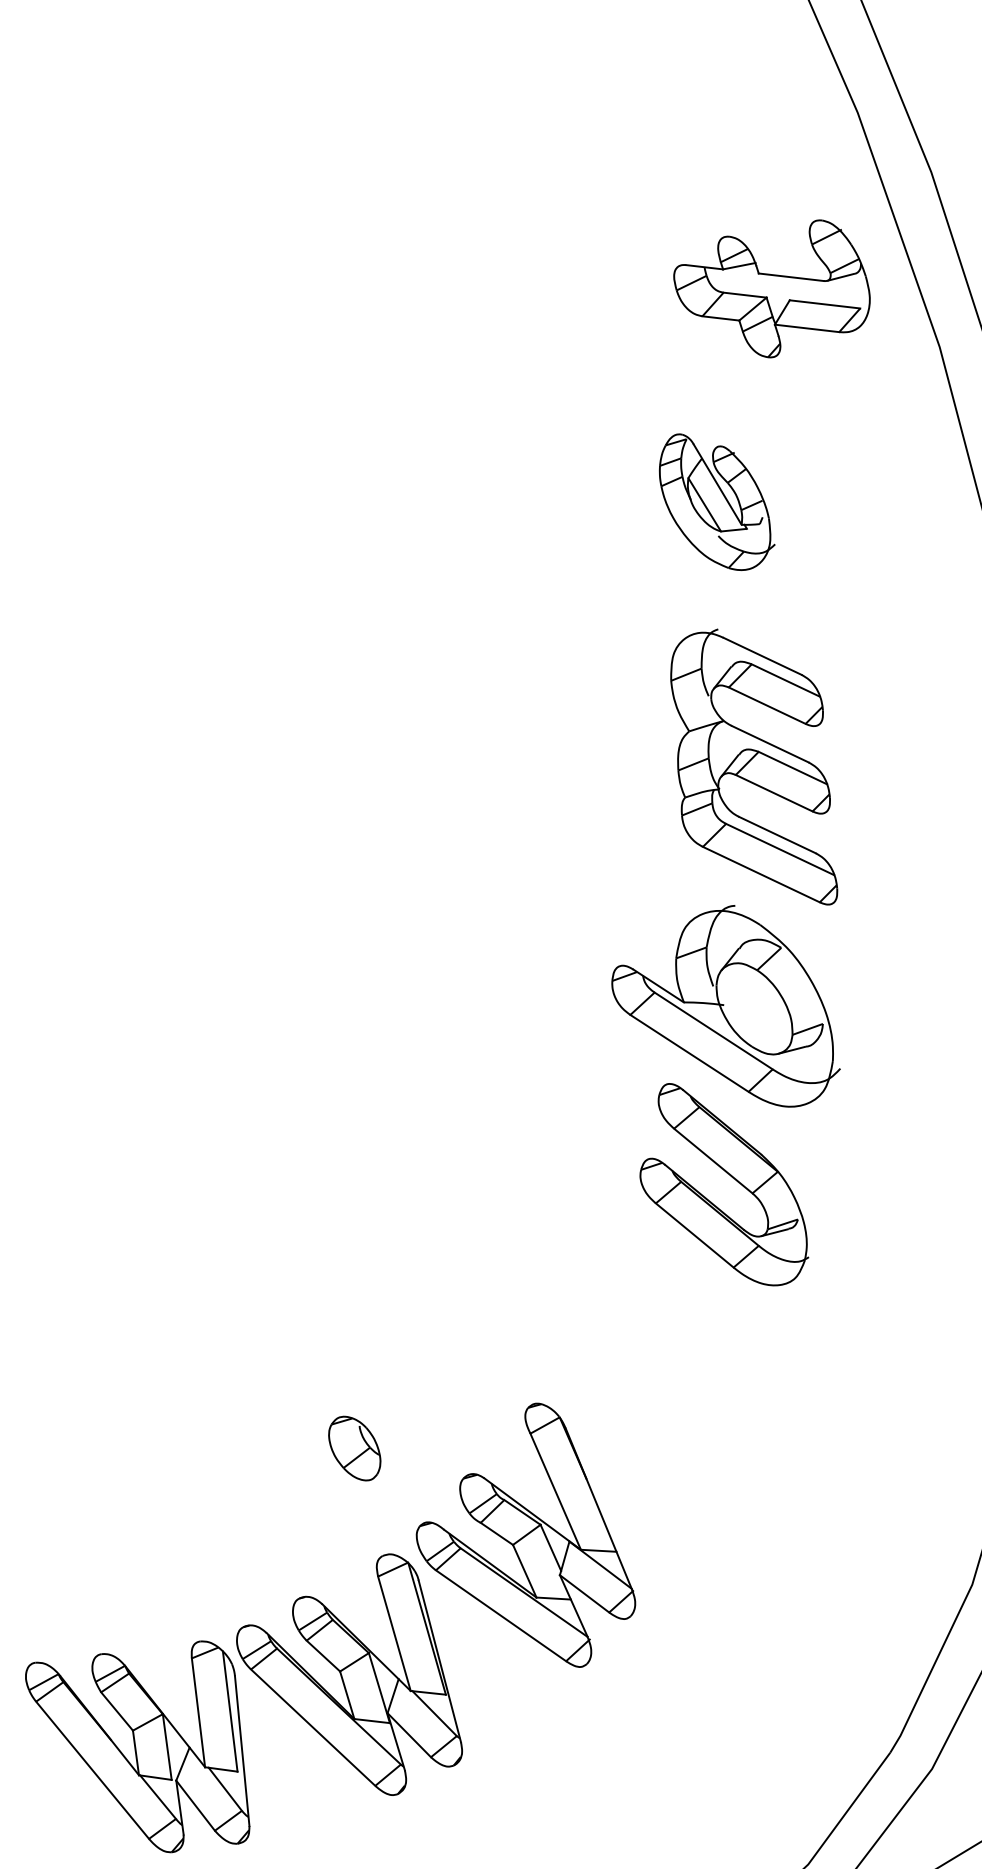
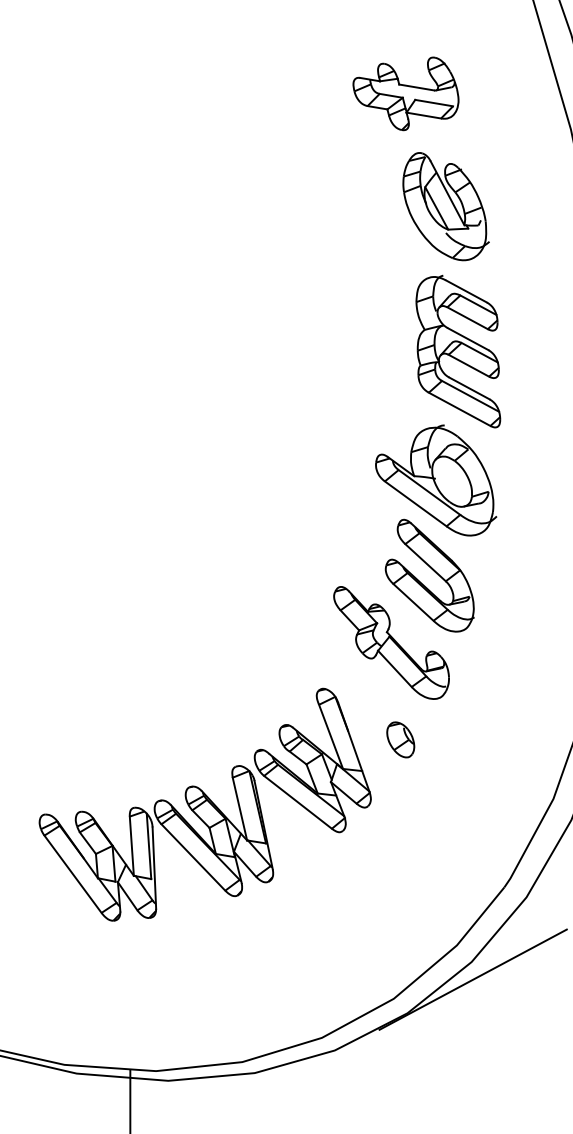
part: (771, 289) -> (405, 93), moved
part: (715, 501) -> (445, 206), size x1.43
part: (658, 1311) -> (391, 642), added
part: (354, 1447) -> (400, 739), moved

